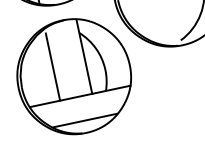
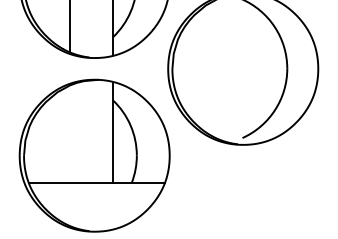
line: (52, 66) -> (69, 136), removed
line: (85, 120) -> (97, 215), removed

